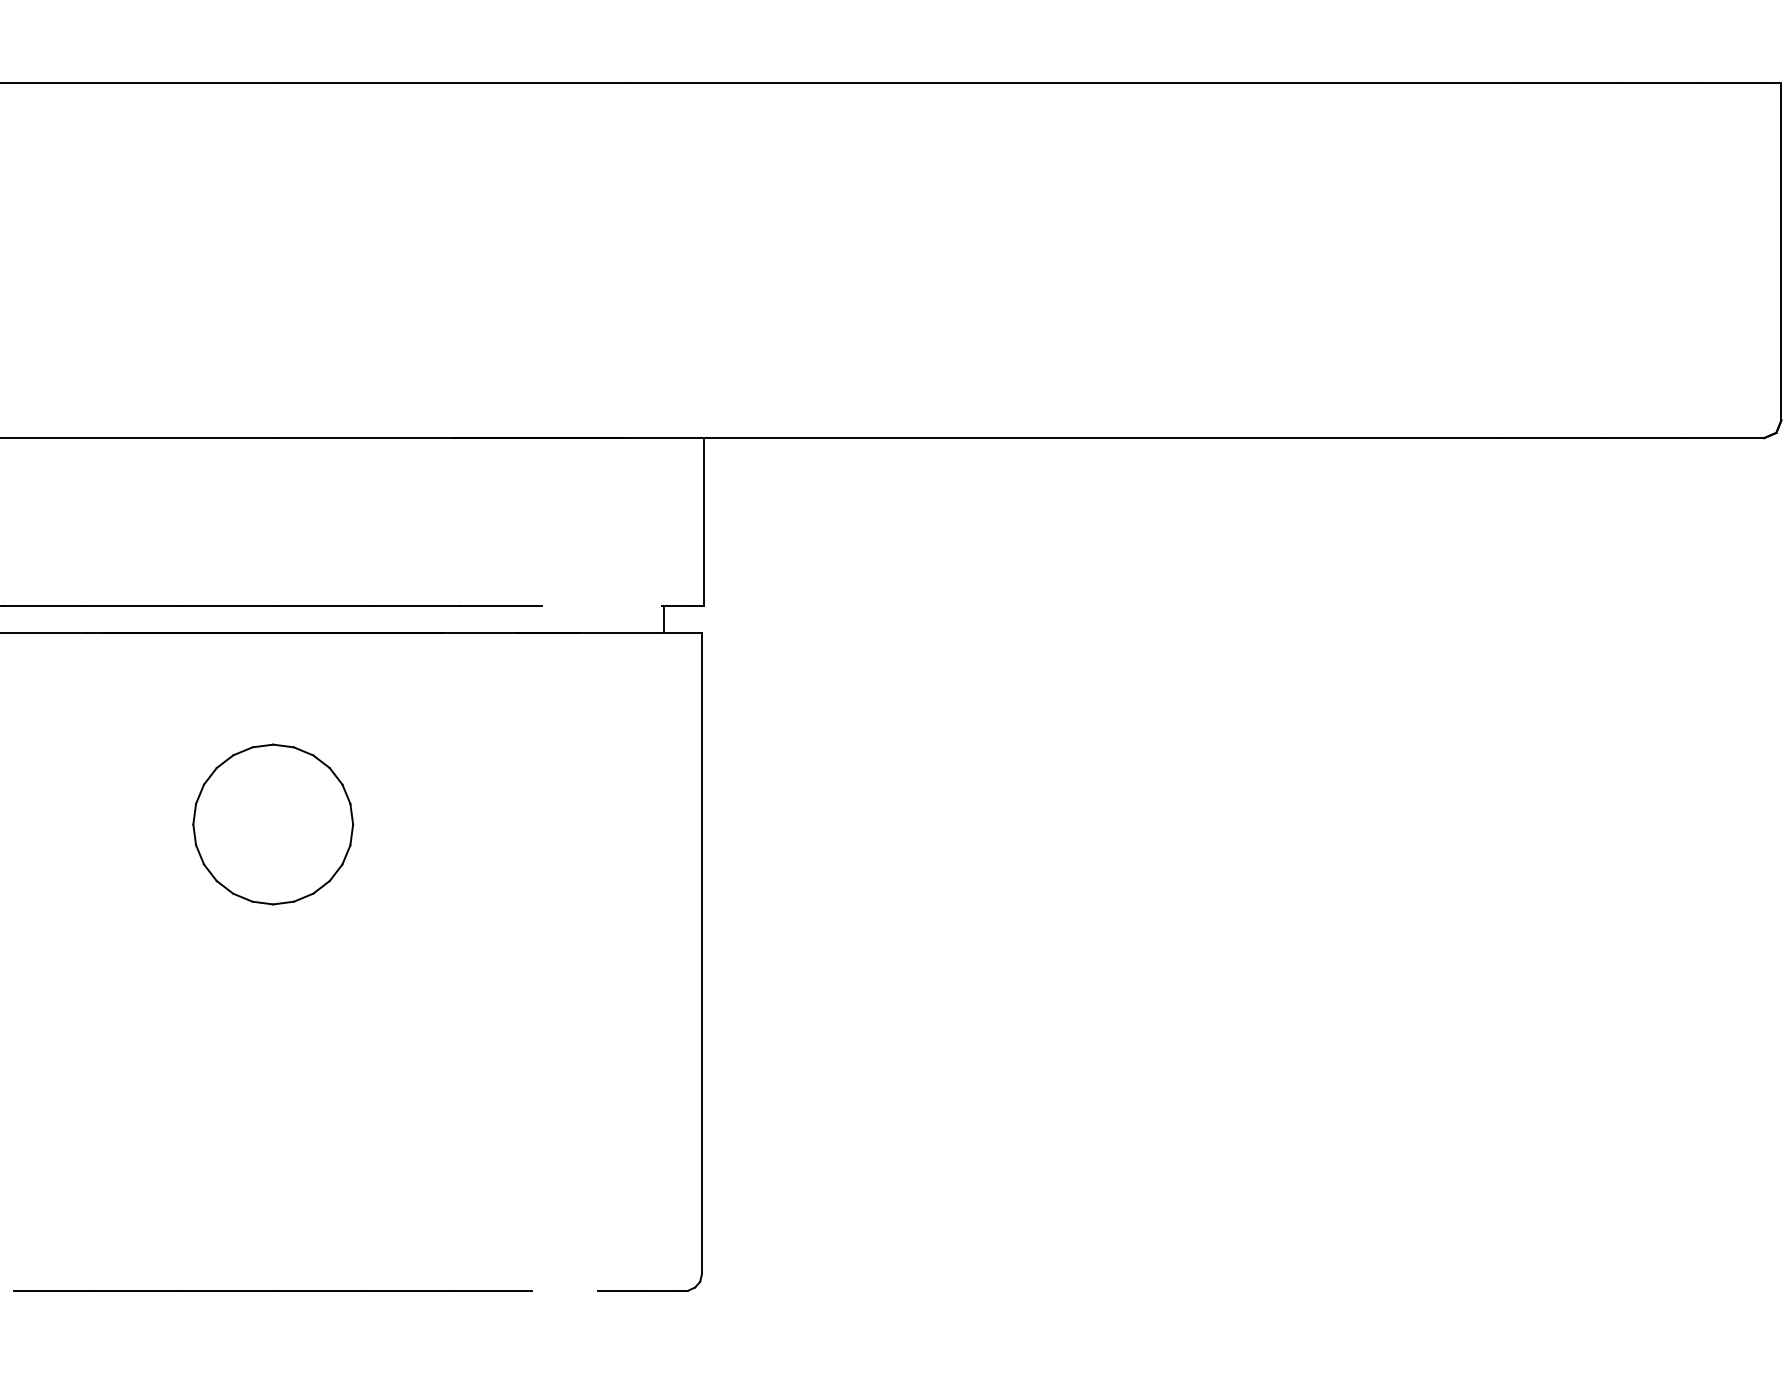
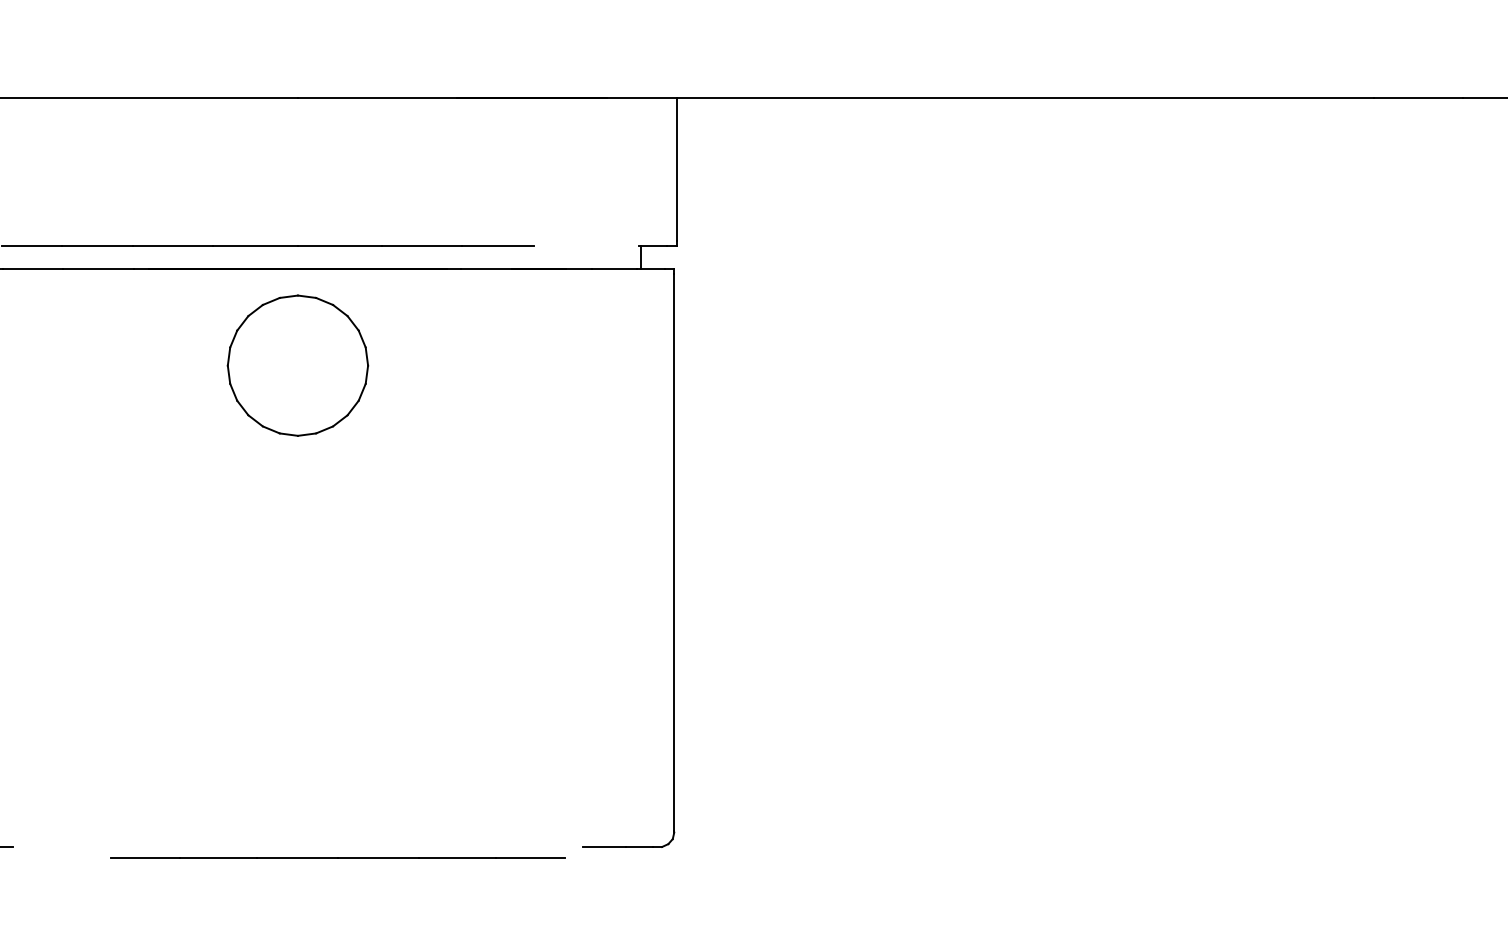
part: (273, 824) -> (298, 365), moved
line: (272, 1290) -> (337, 858), moved

